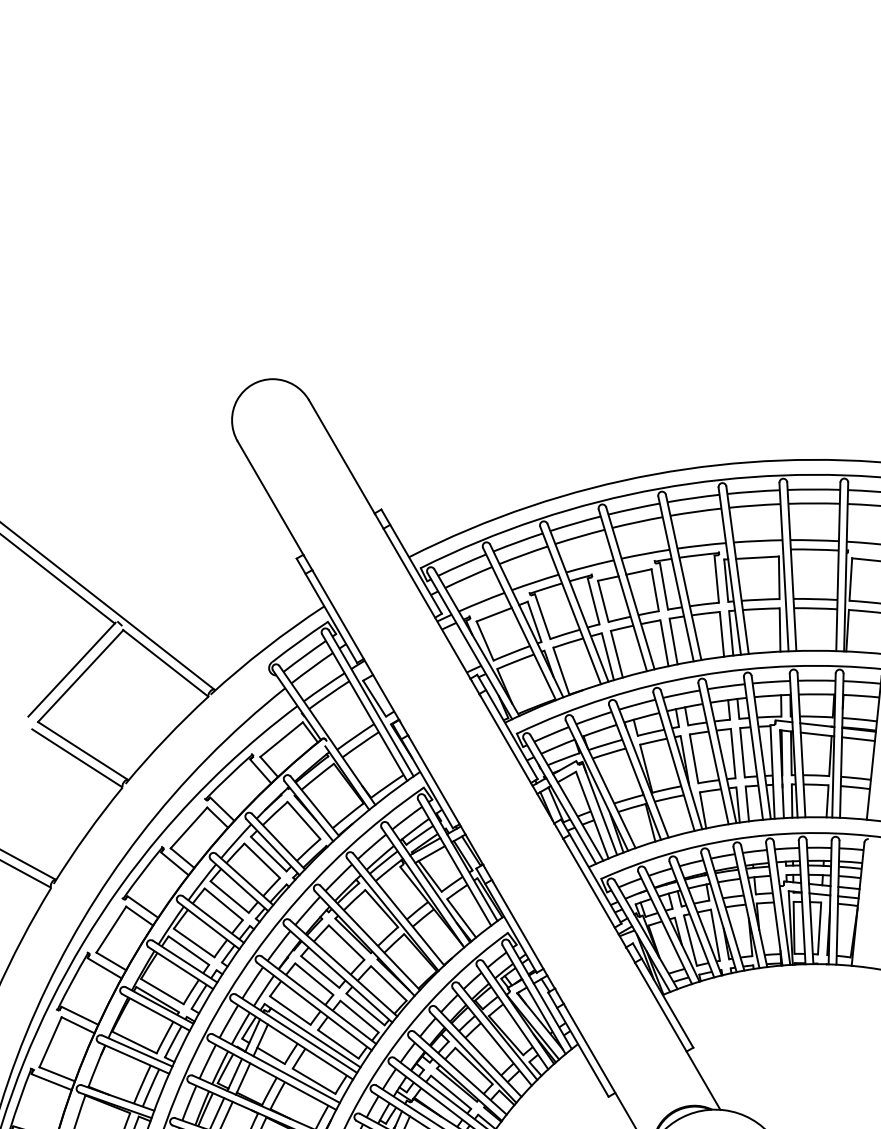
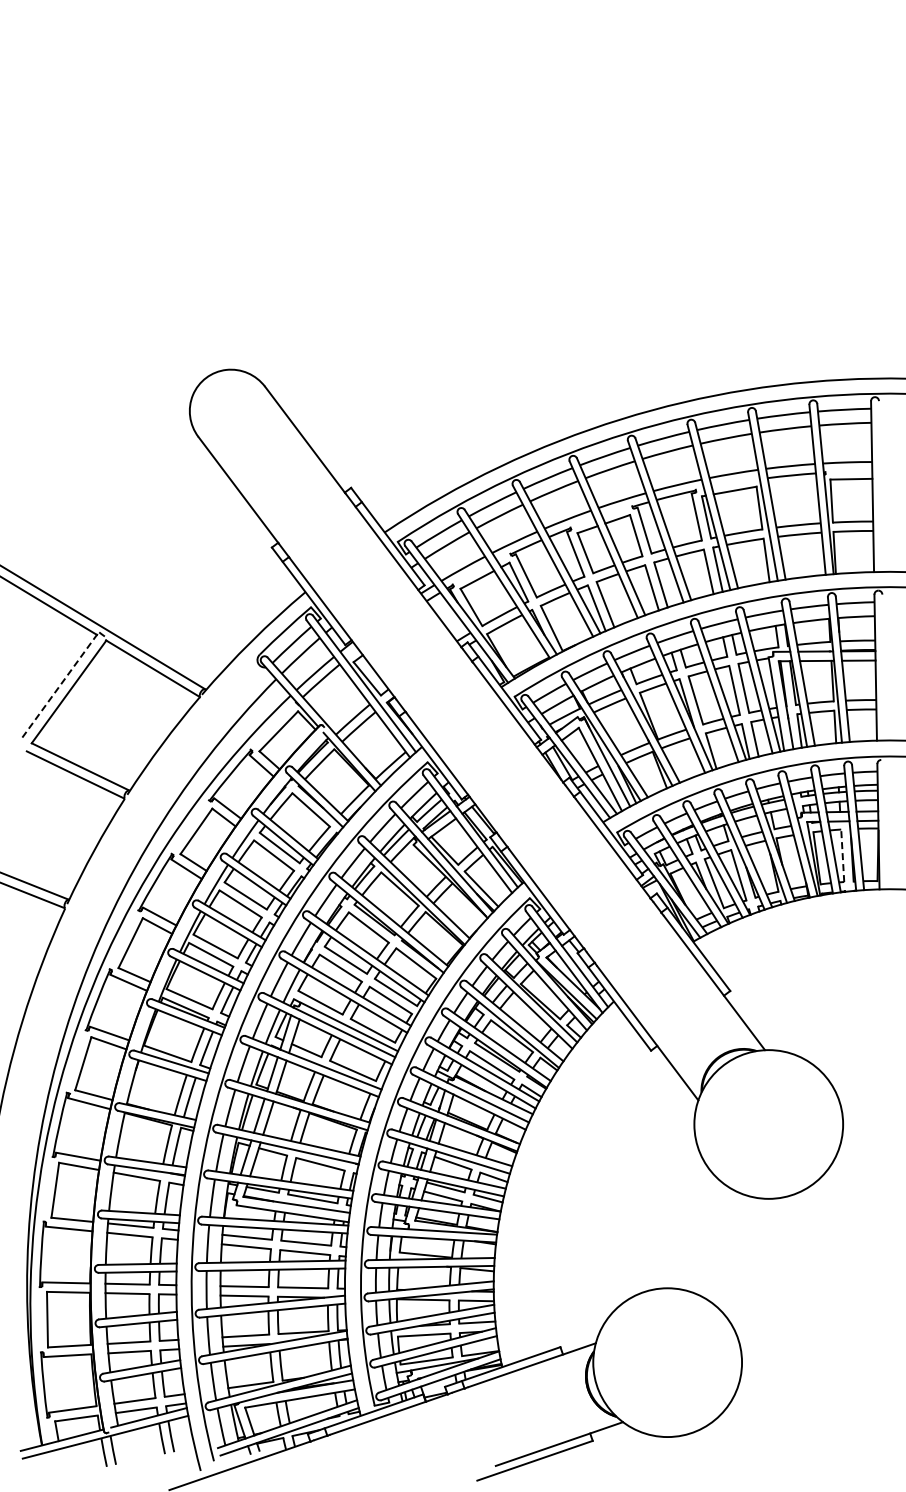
line: (71, 669) -> (59, 686), solid -> dashed
line: (819, 928) -> (842, 855), solid -> dashed

